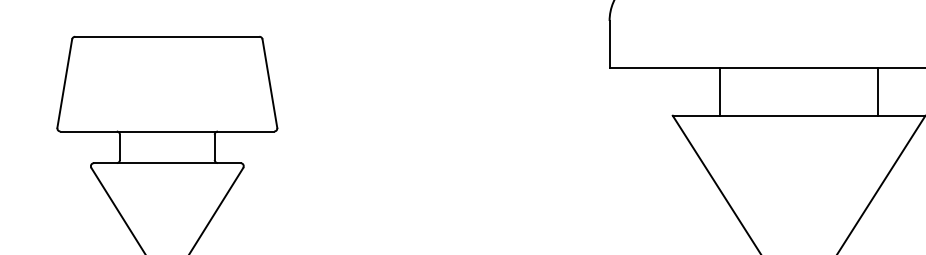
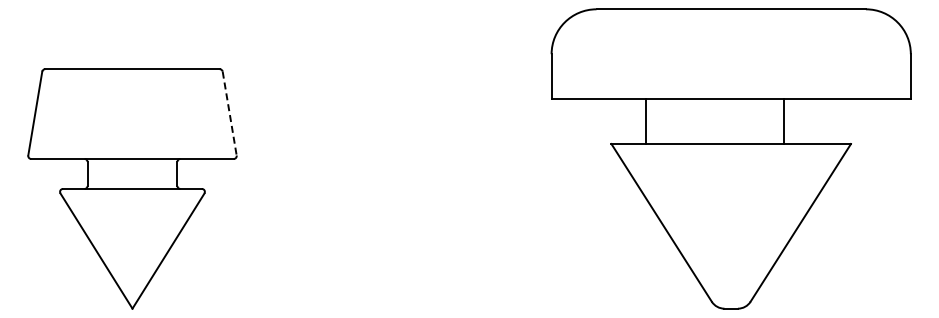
line: (269, 84) -> (229, 114), solid -> dashed
line: (720, 91) -> (646, 121), moved
line: (878, 91) -> (784, 121), moved

